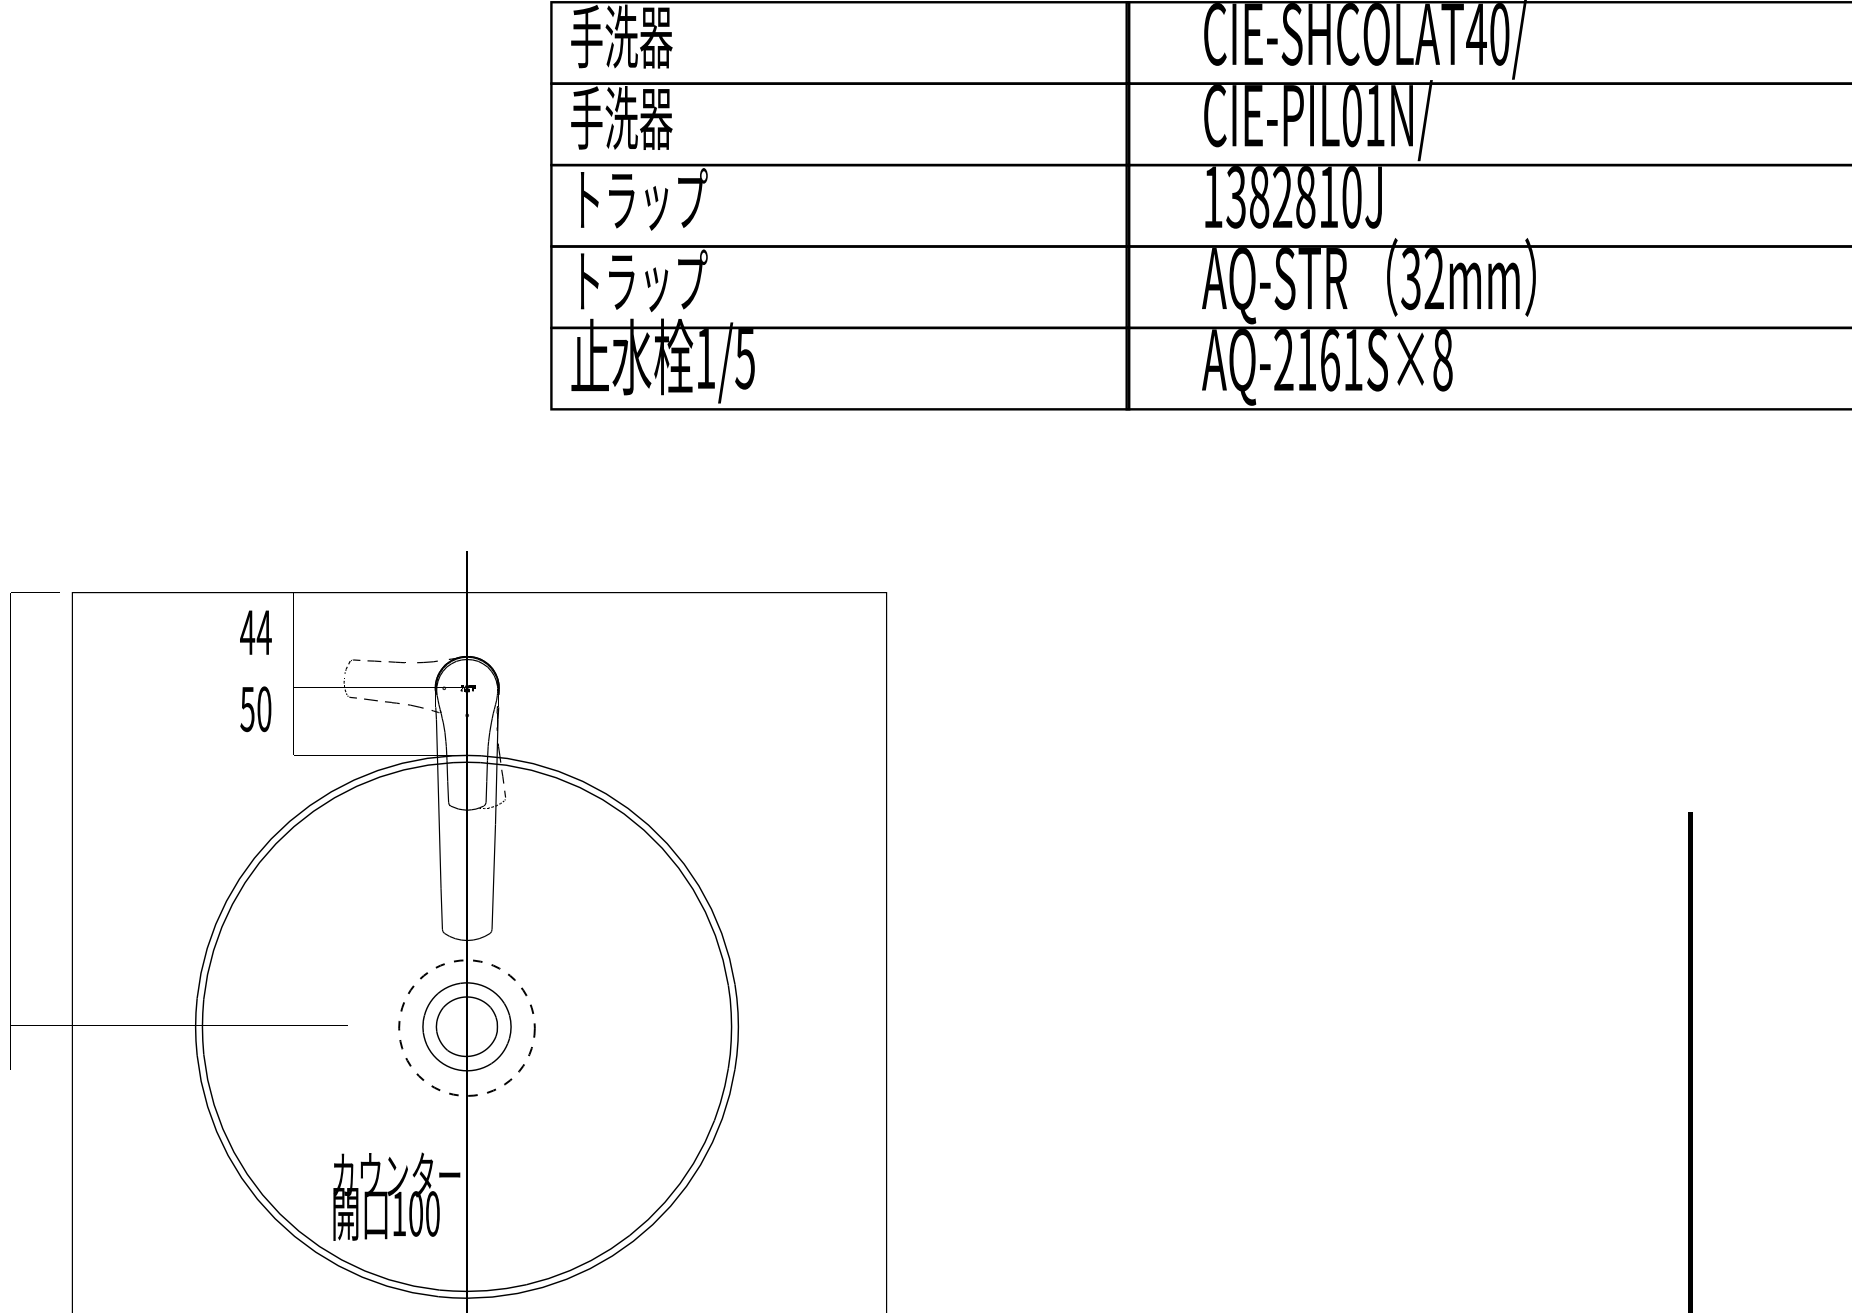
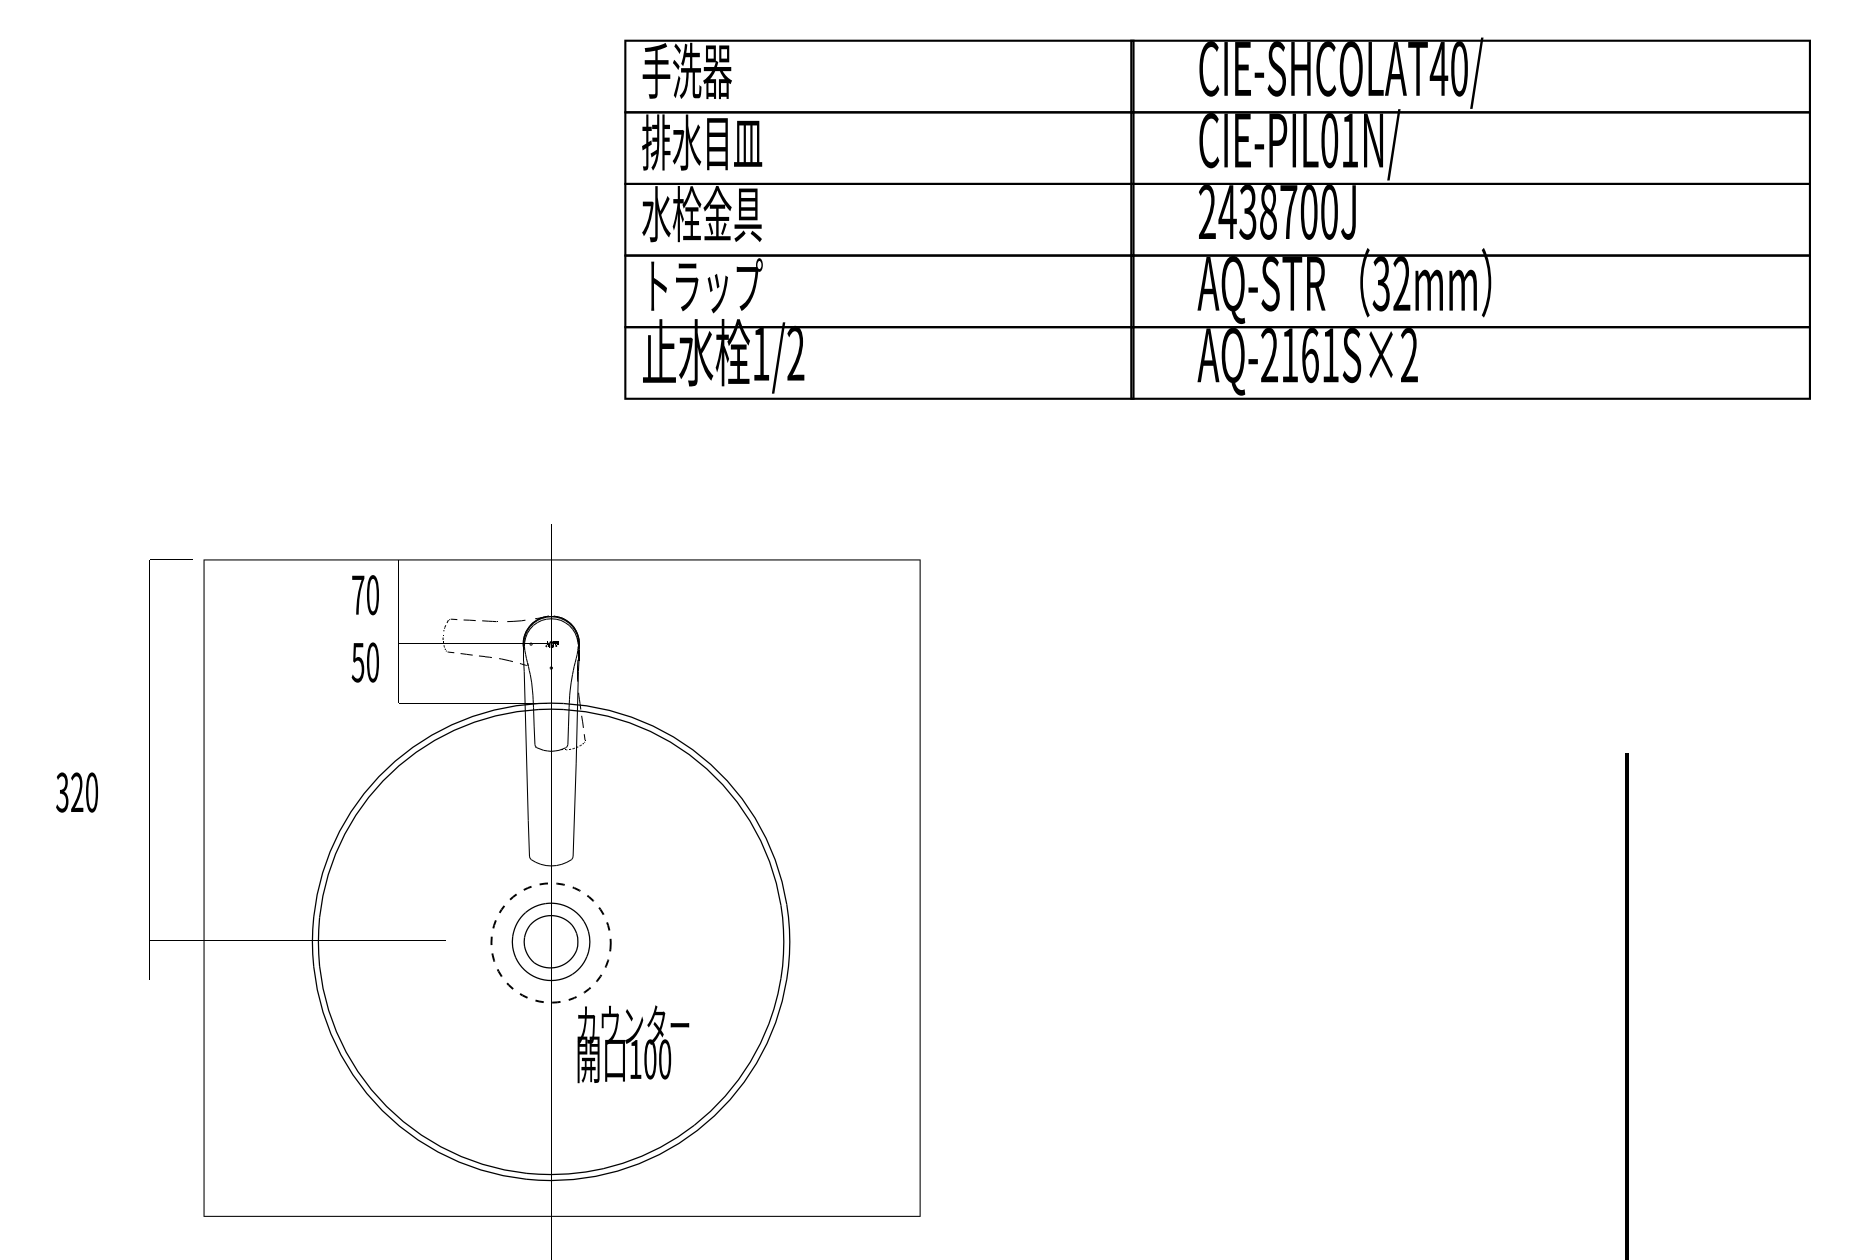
text: (639, 117) -> (702, 142), 手洗器 -> 排水目皿
text: (1271, 197) -> (1258, 212), 1382810J -> 2438700J
text: (639, 199) -> (702, 214), トラップ -> 水栓金具
text: (744, 357) -> (795, 353), 1/5 -> 1/2
text: (1443, 360) -> (1409, 355), AQ-2161S×8 -> AQ-2161S×2
text: (255, 633) -> (365, 595), 44 -> 70
text: (396, 1196) -> (633, 1044), moved

